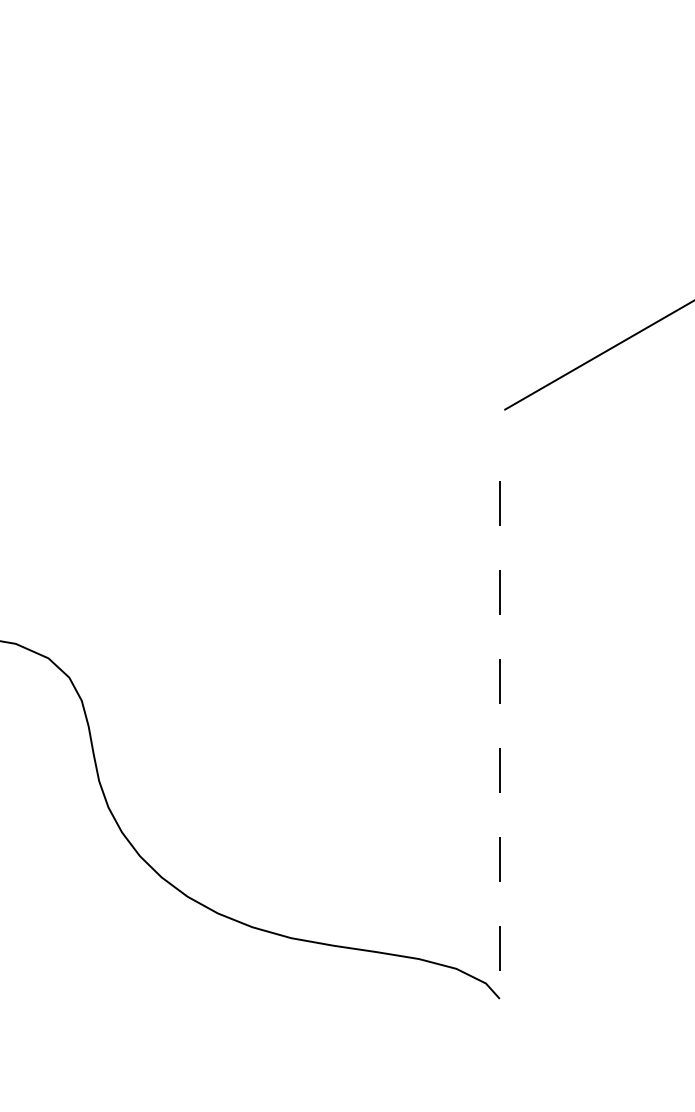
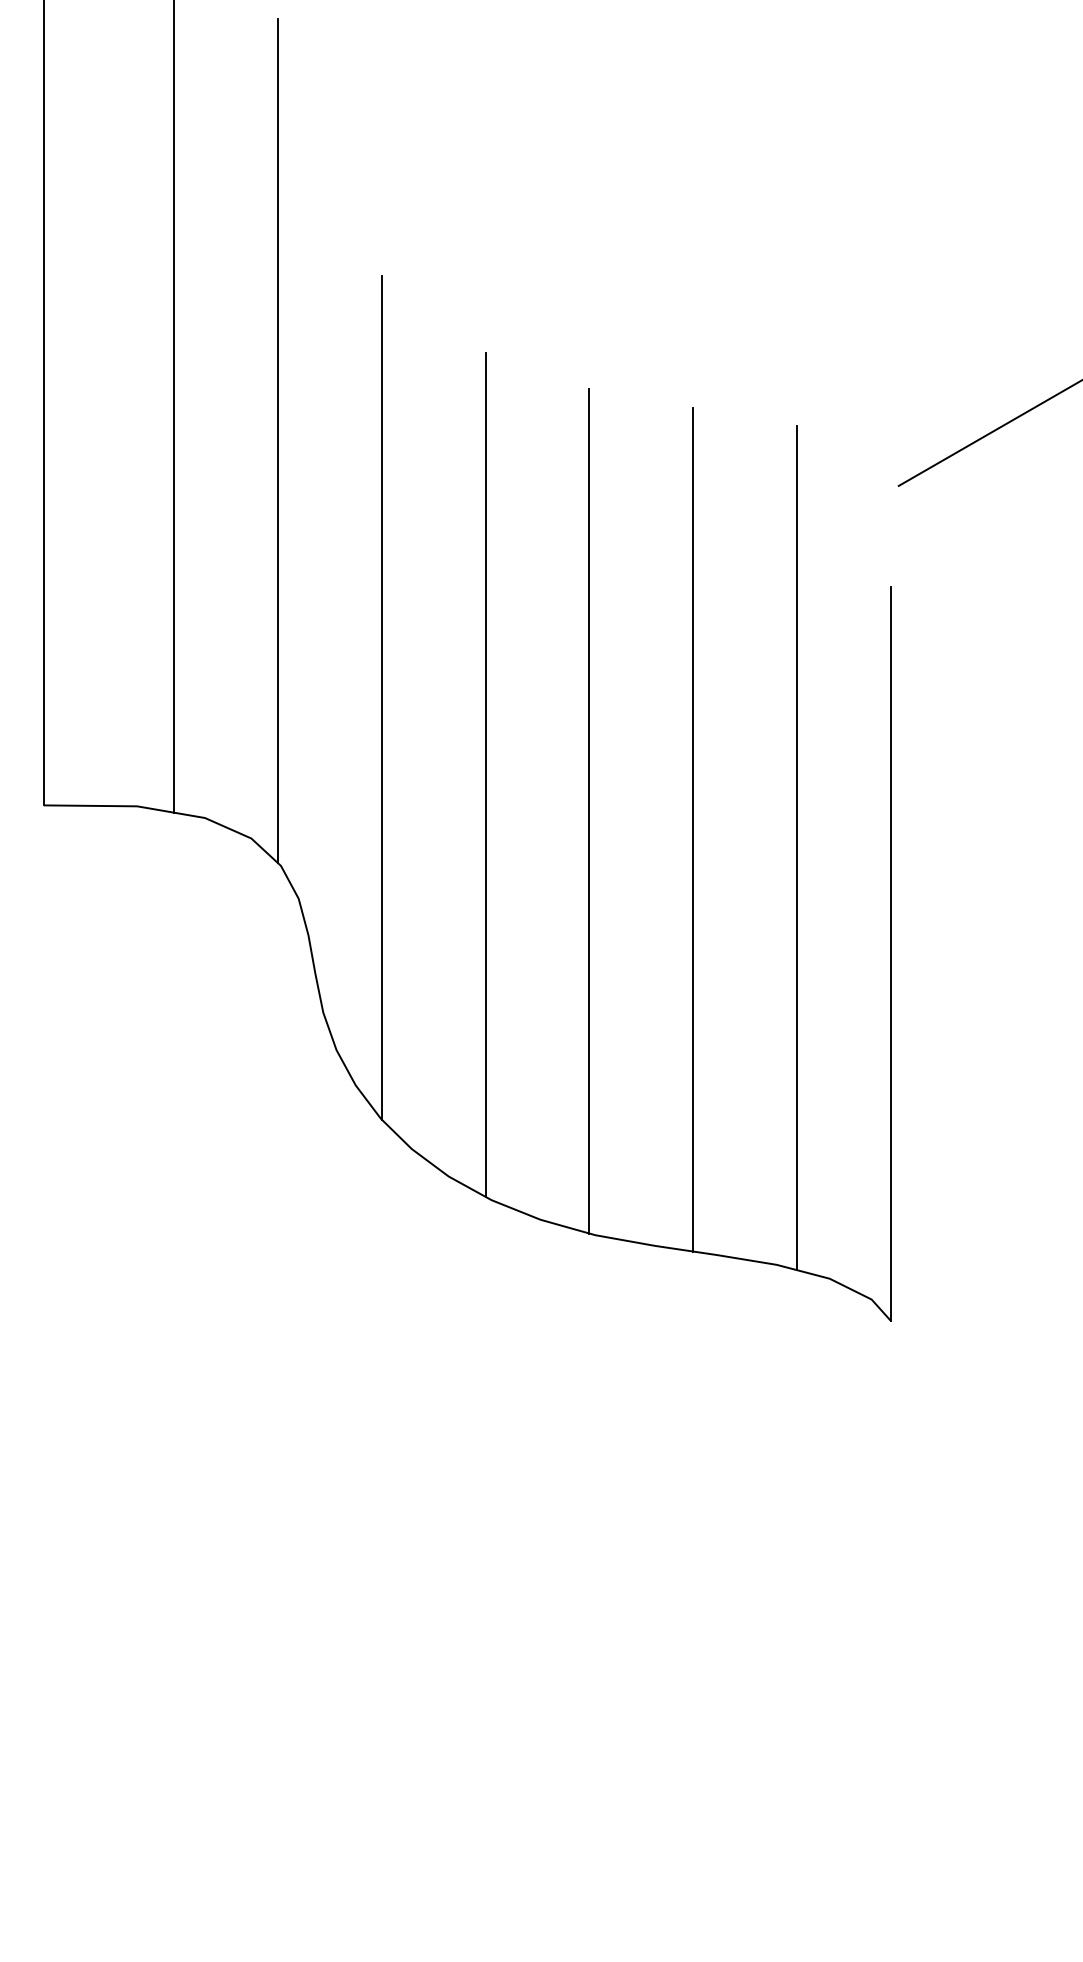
line: (67, 378) -> (278, 441), added
line: (140, 558) -> (381, 697), added
line: (213, 613) -> (485, 774), added
line: (286, 639) -> (589, 811), added
line: (360, 651) -> (693, 829), added
line: (432, 665) -> (796, 848), added
line: (499, 740) -> (891, 954), dashed -> solid

